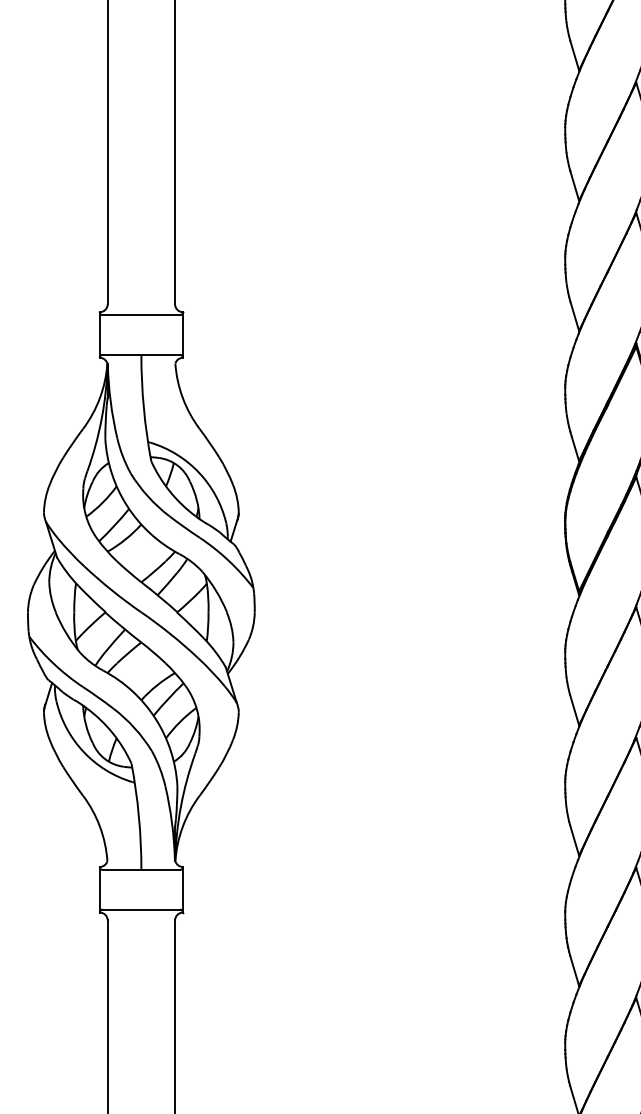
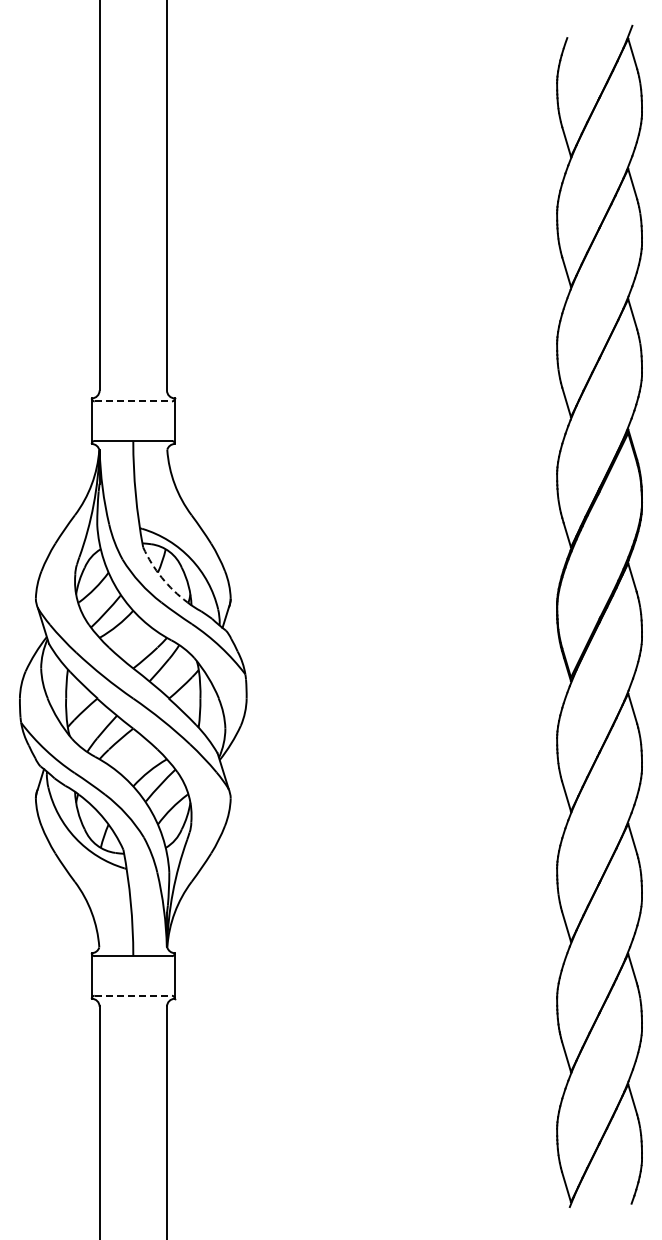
line: (141, 315) -> (133, 401), solid -> dashed
arc: (169, 491) -> (161, 577), solid -> dashed
line: (141, 909) -> (133, 995), solid -> dashed

